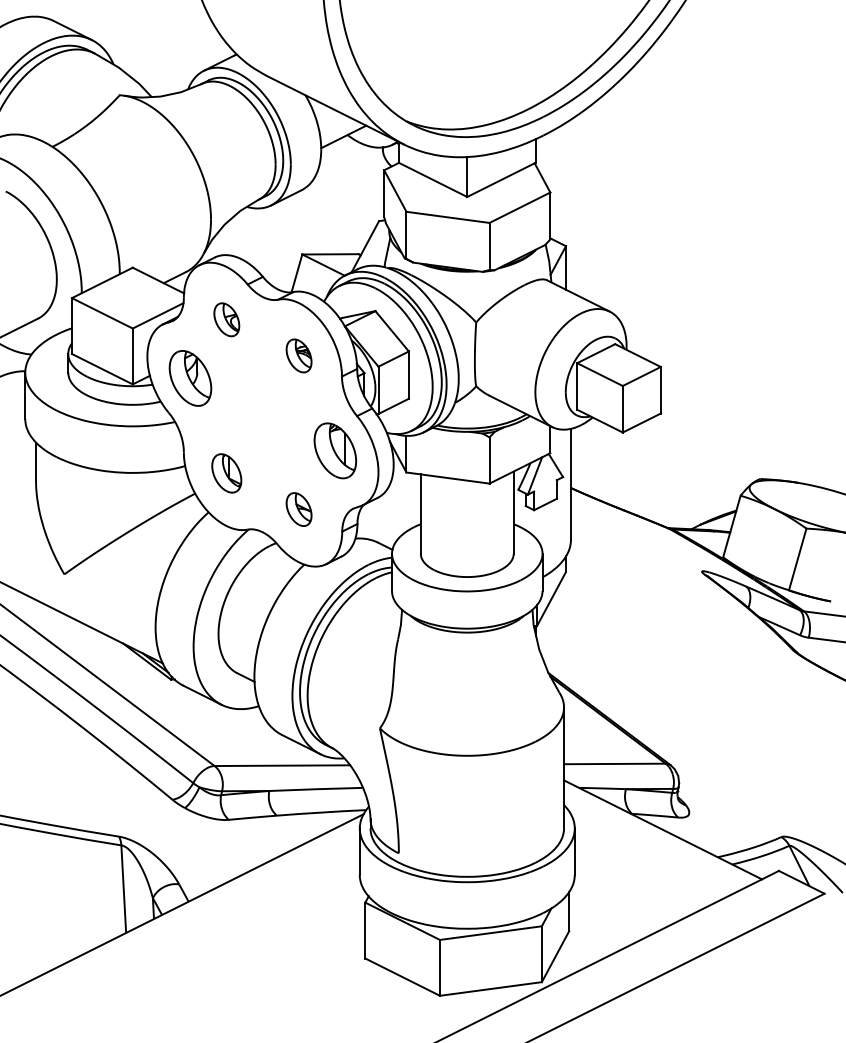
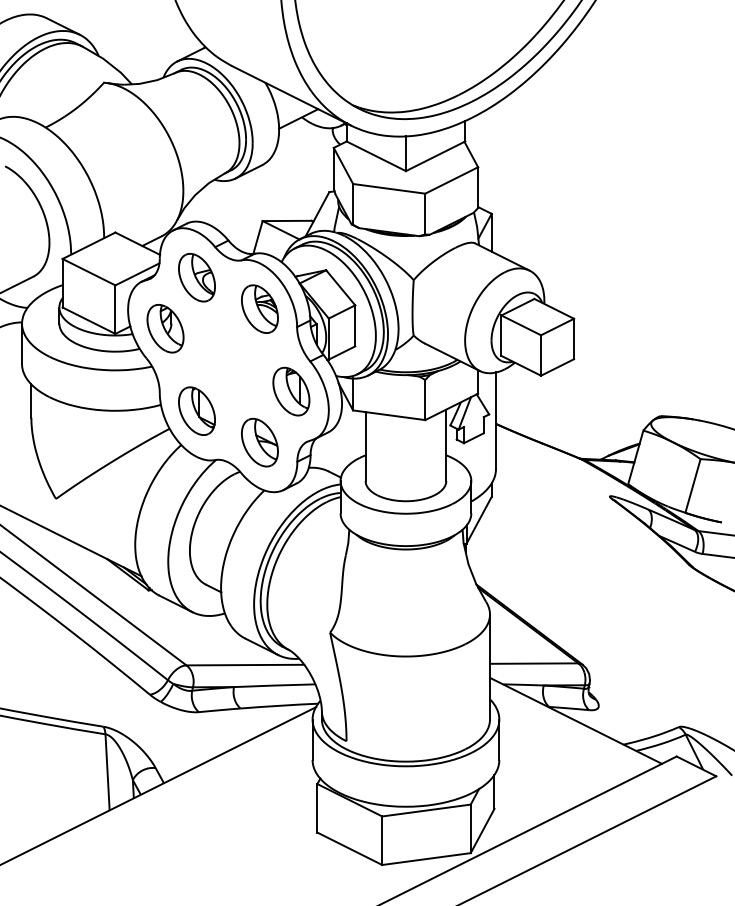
part: (226, 319) -> (196, 277), size x1.67
part: (298, 355) -> (259, 308), size x1.67
part: (226, 473) -> (196, 411), size x1.43
part: (298, 509) -> (259, 442), size x1.67

